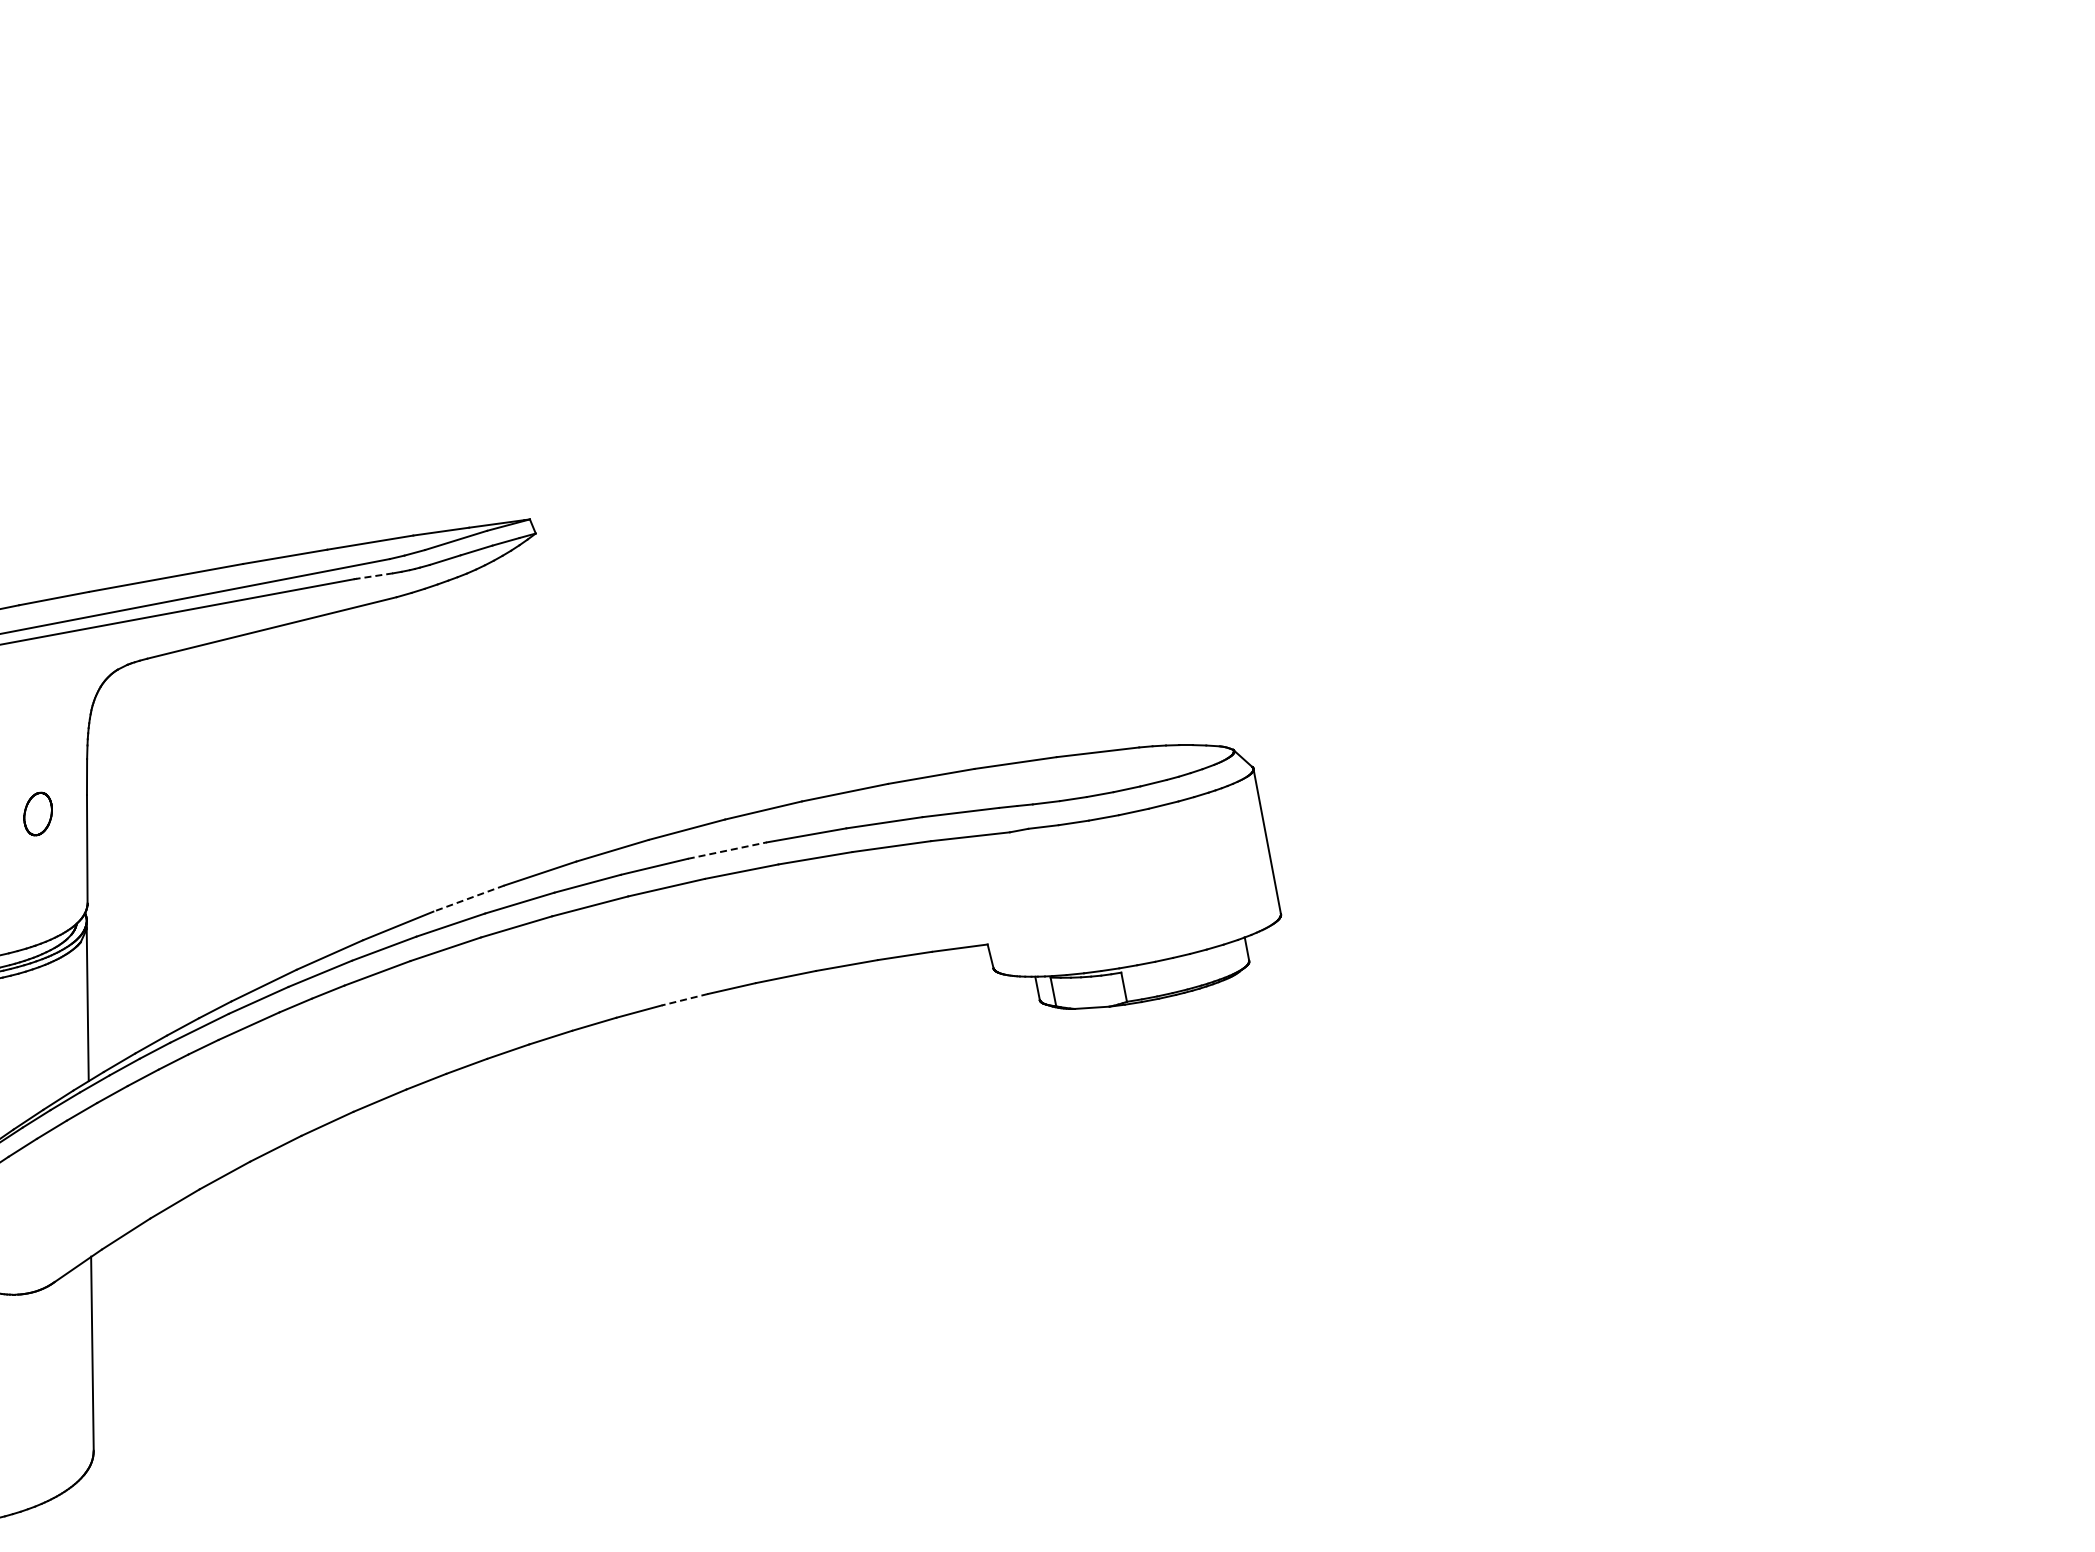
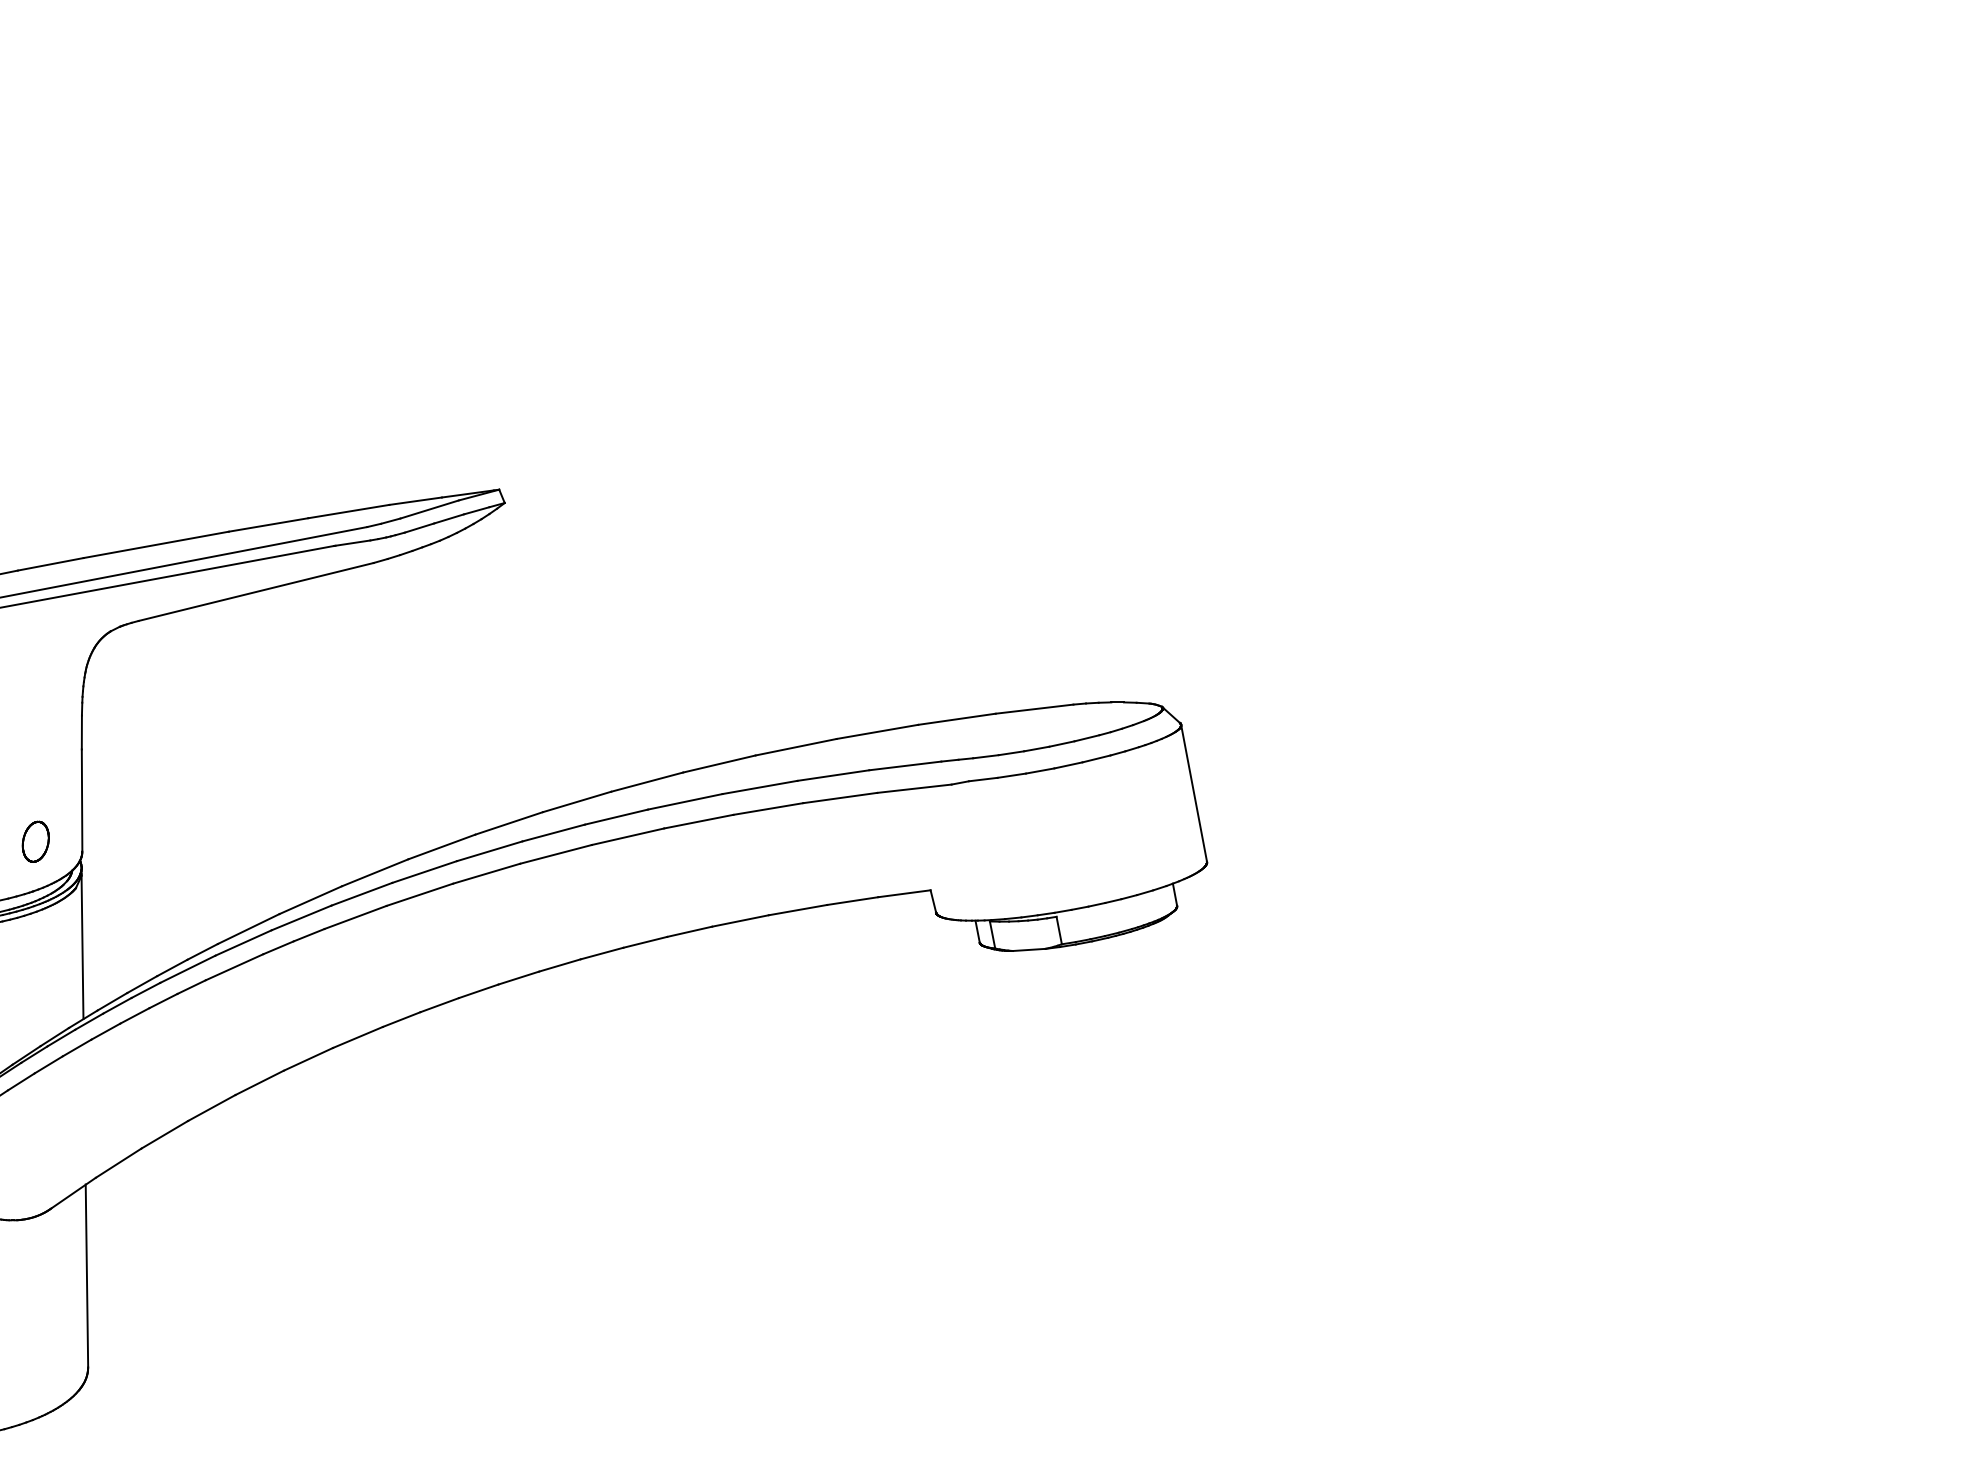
line: (374, 576) -> (352, 543), dashed -> solid
part: (37, 813) -> (35, 841), moved
line: (727, 850) -> (685, 801), dashed -> solid
line: (468, 898) -> (441, 846), dashed -> solid
line: (684, 999) -> (644, 942), dashed -> solid

